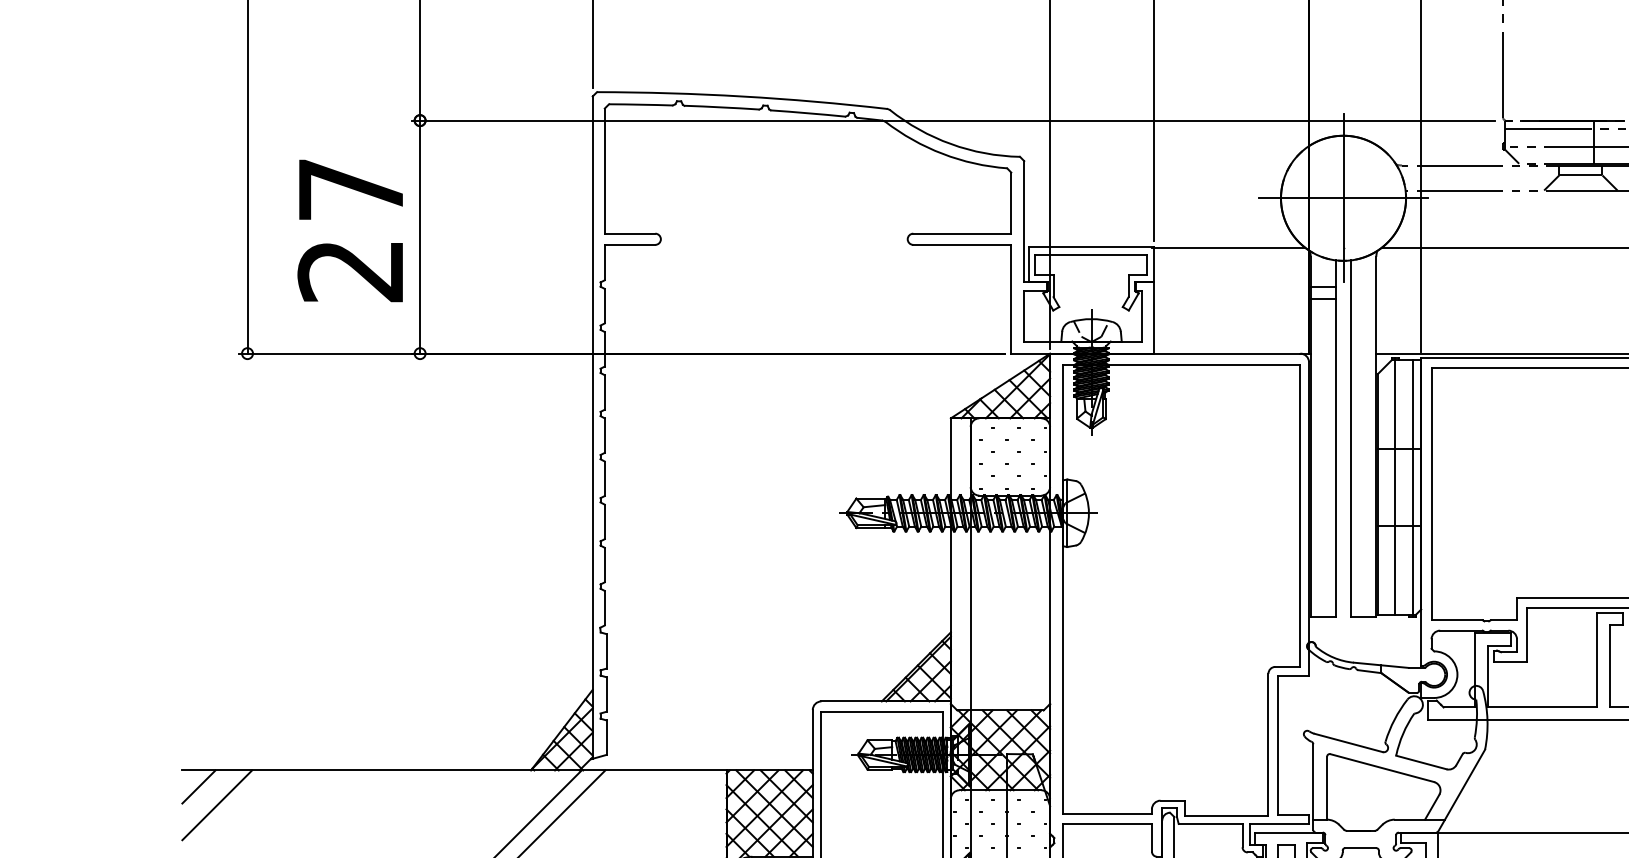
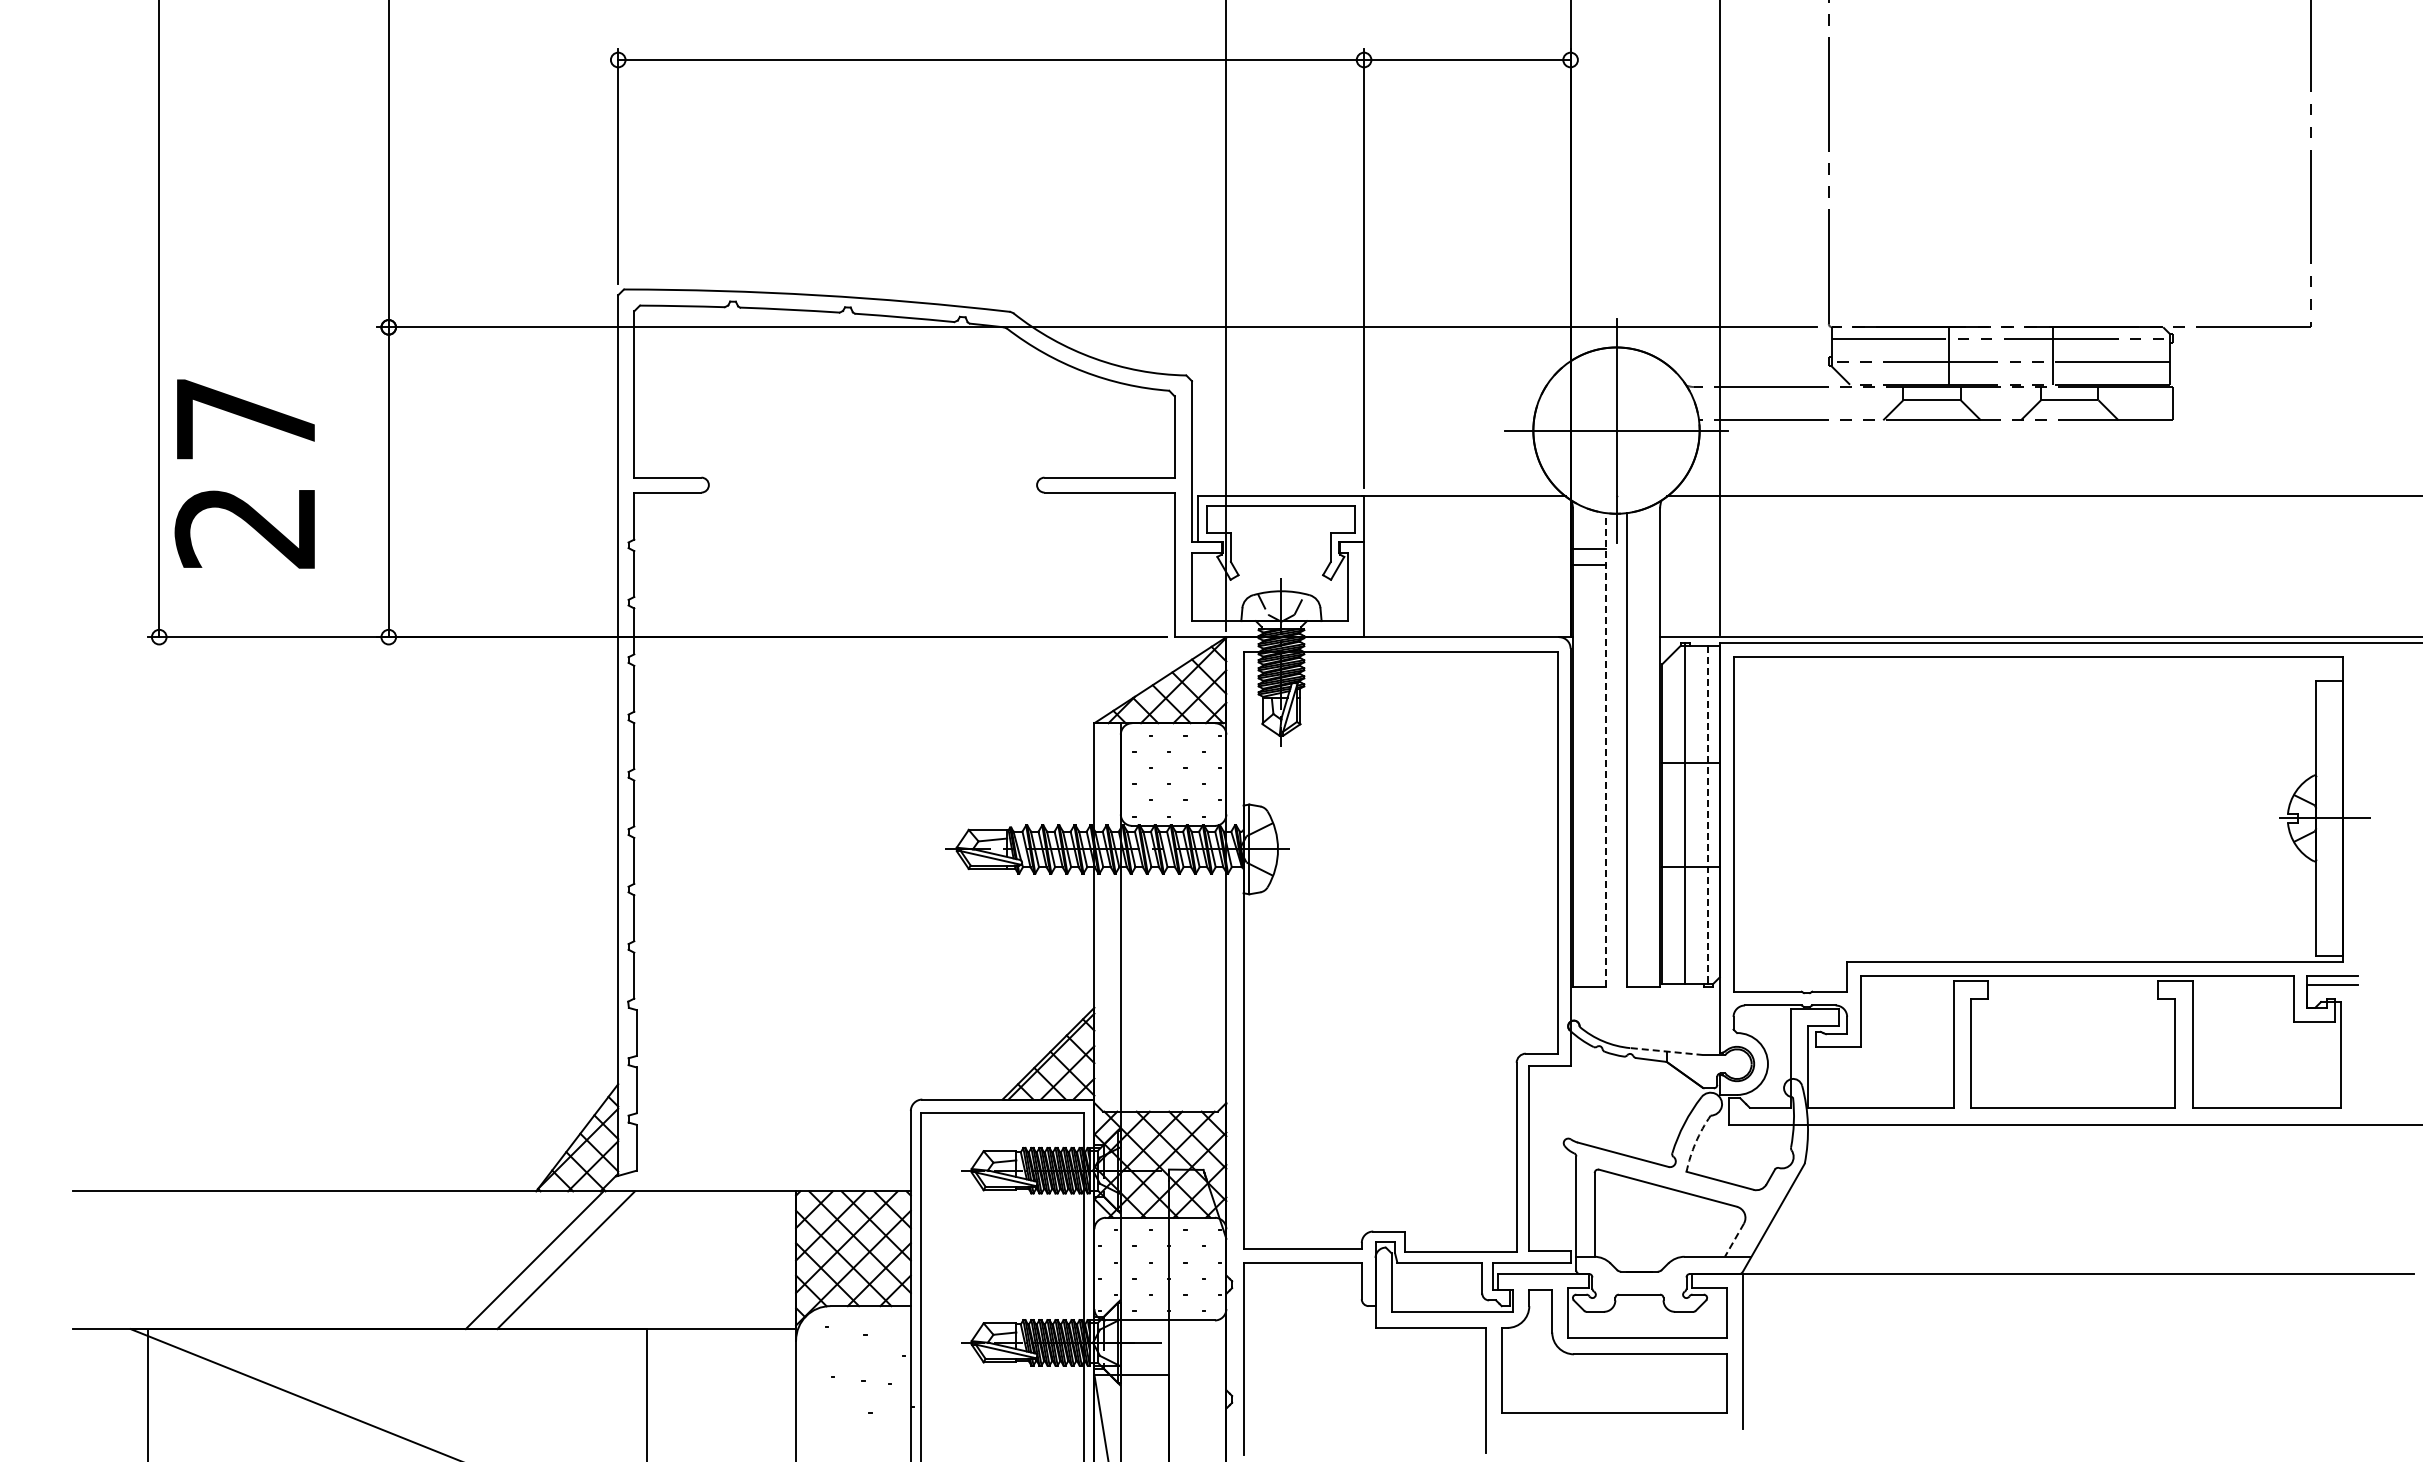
text: (349, 230) -> (244, 473), moved
line: (1335, 438) -> (1606, 749), solid -> dashed
line: (1412, 488) -> (1708, 816), solid -> dashed
line: (1381, 665) -> (1666, 1051), solid -> dashed
arc: (1402, 733) -> (1695, 1142), solid -> dashed
line: (198, 787) -> (94, 1213), removed
line: (216, 805) -> (118, 1237), removed
line: (1432, 807) -> (1734, 1240), solid -> dashed

